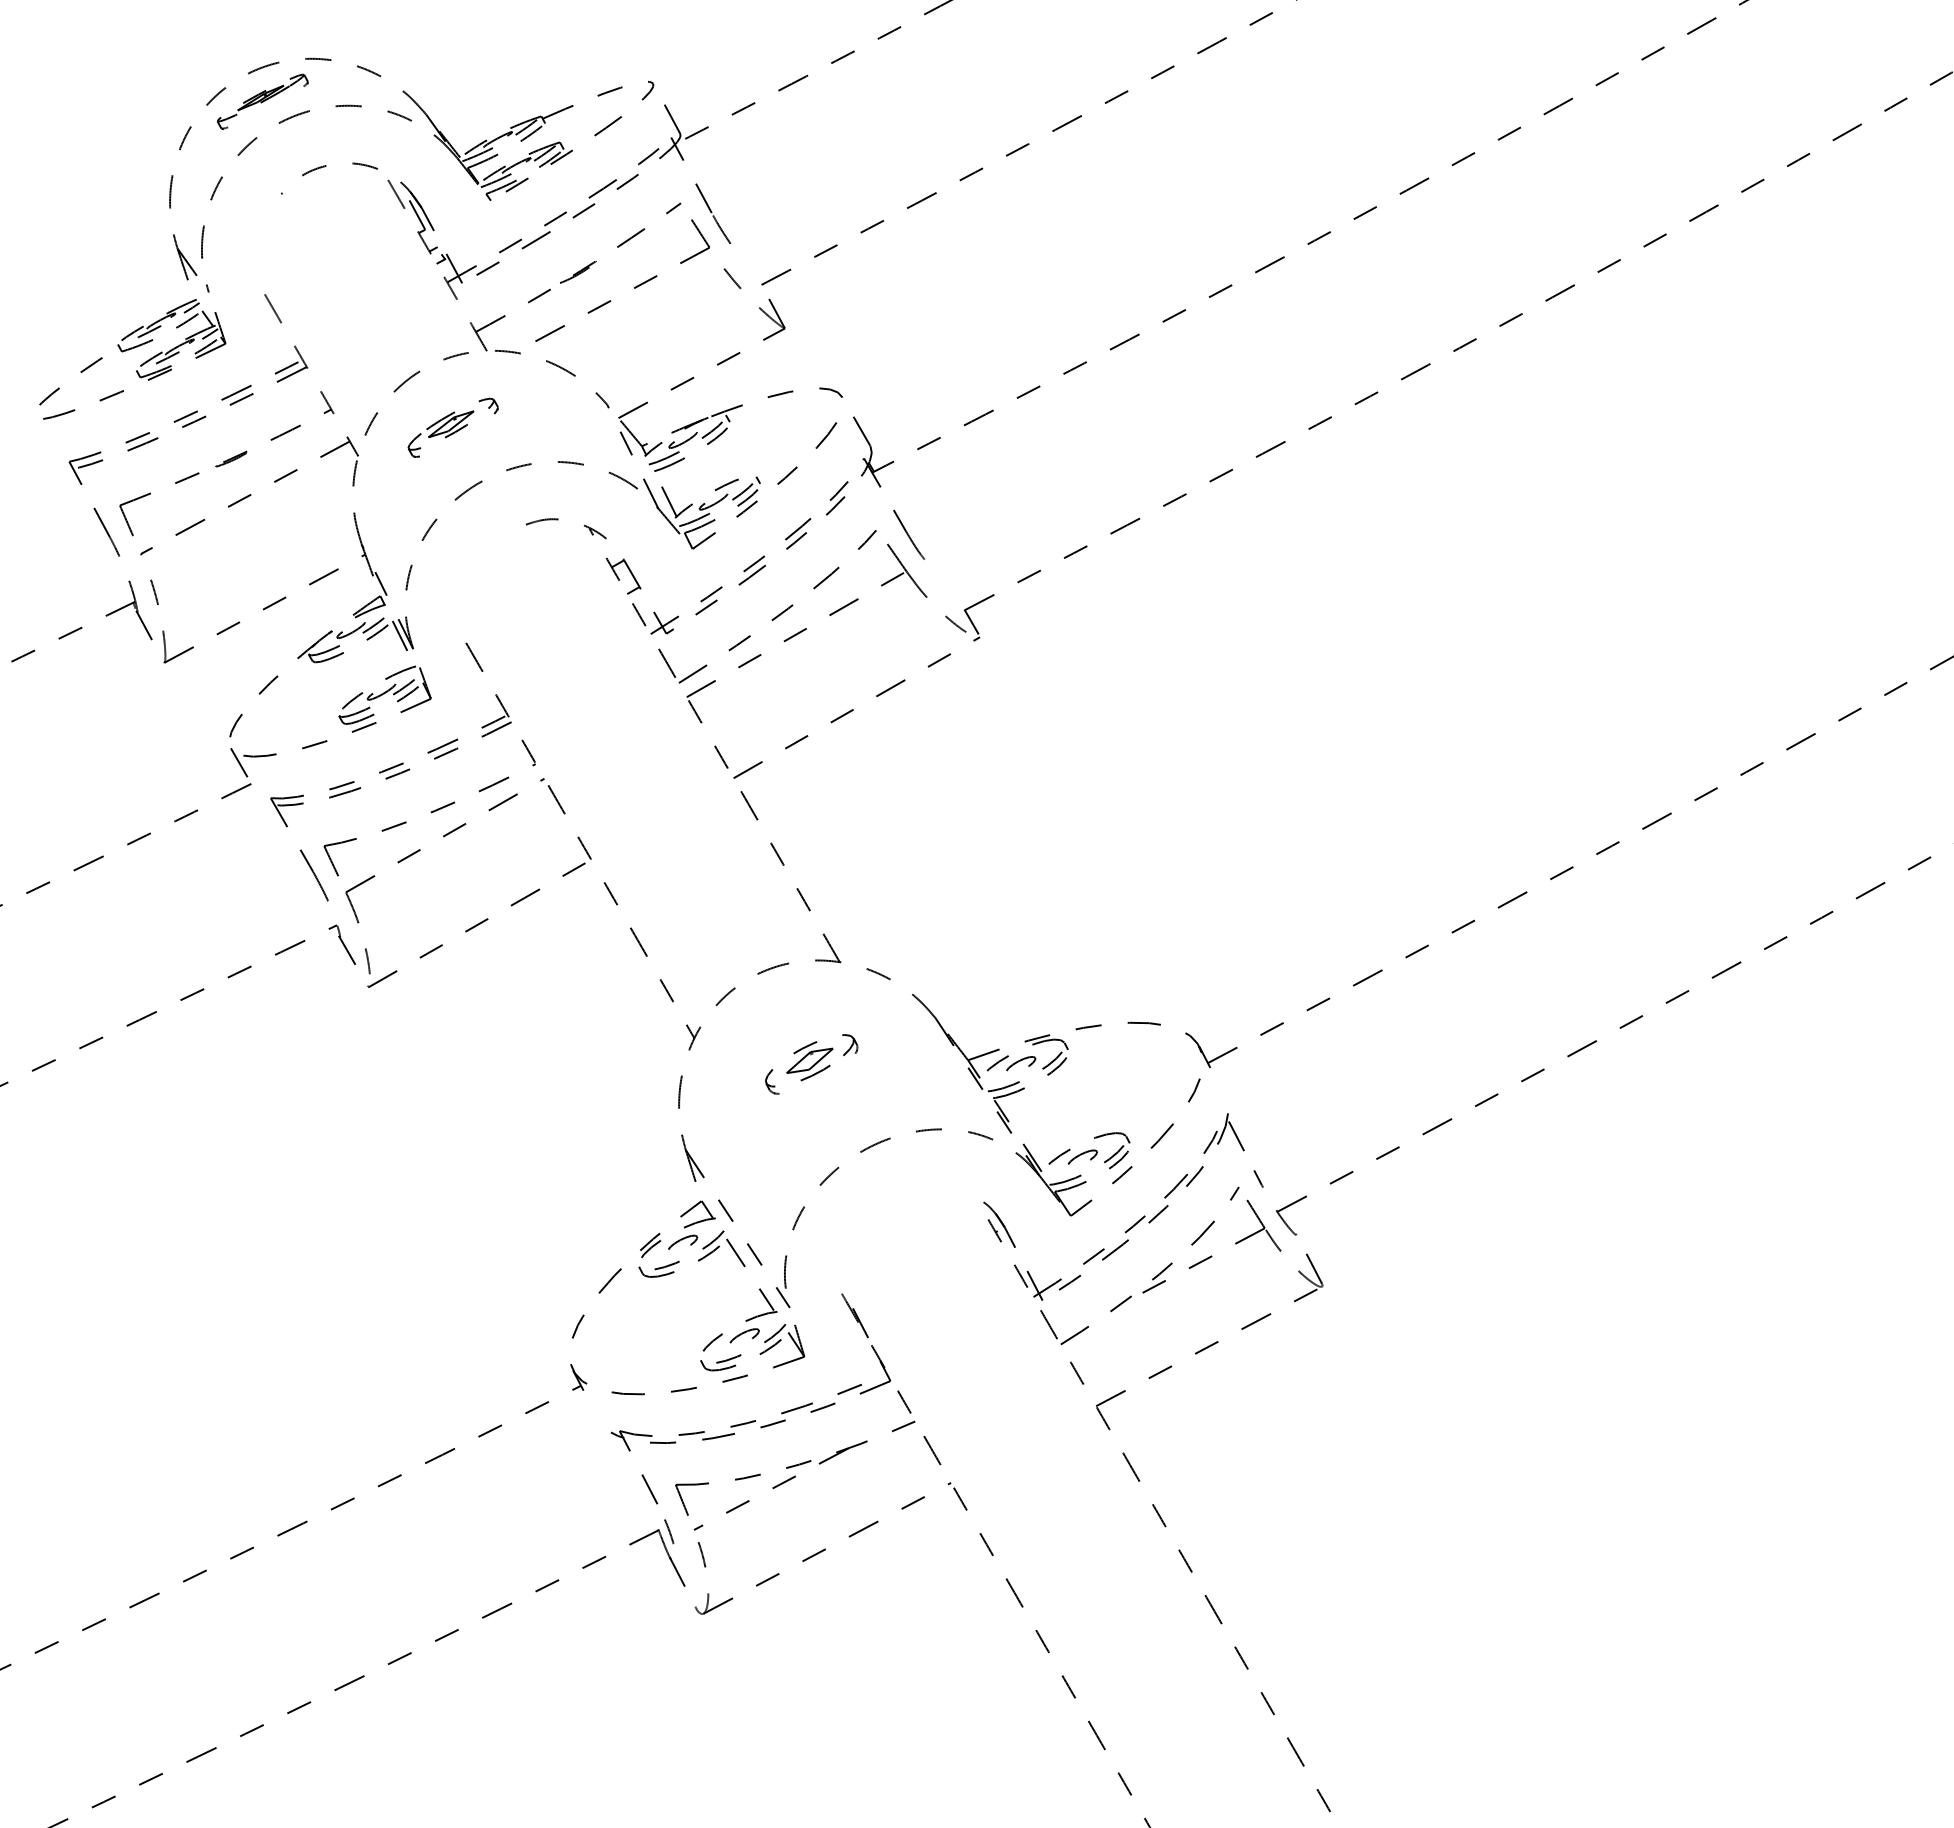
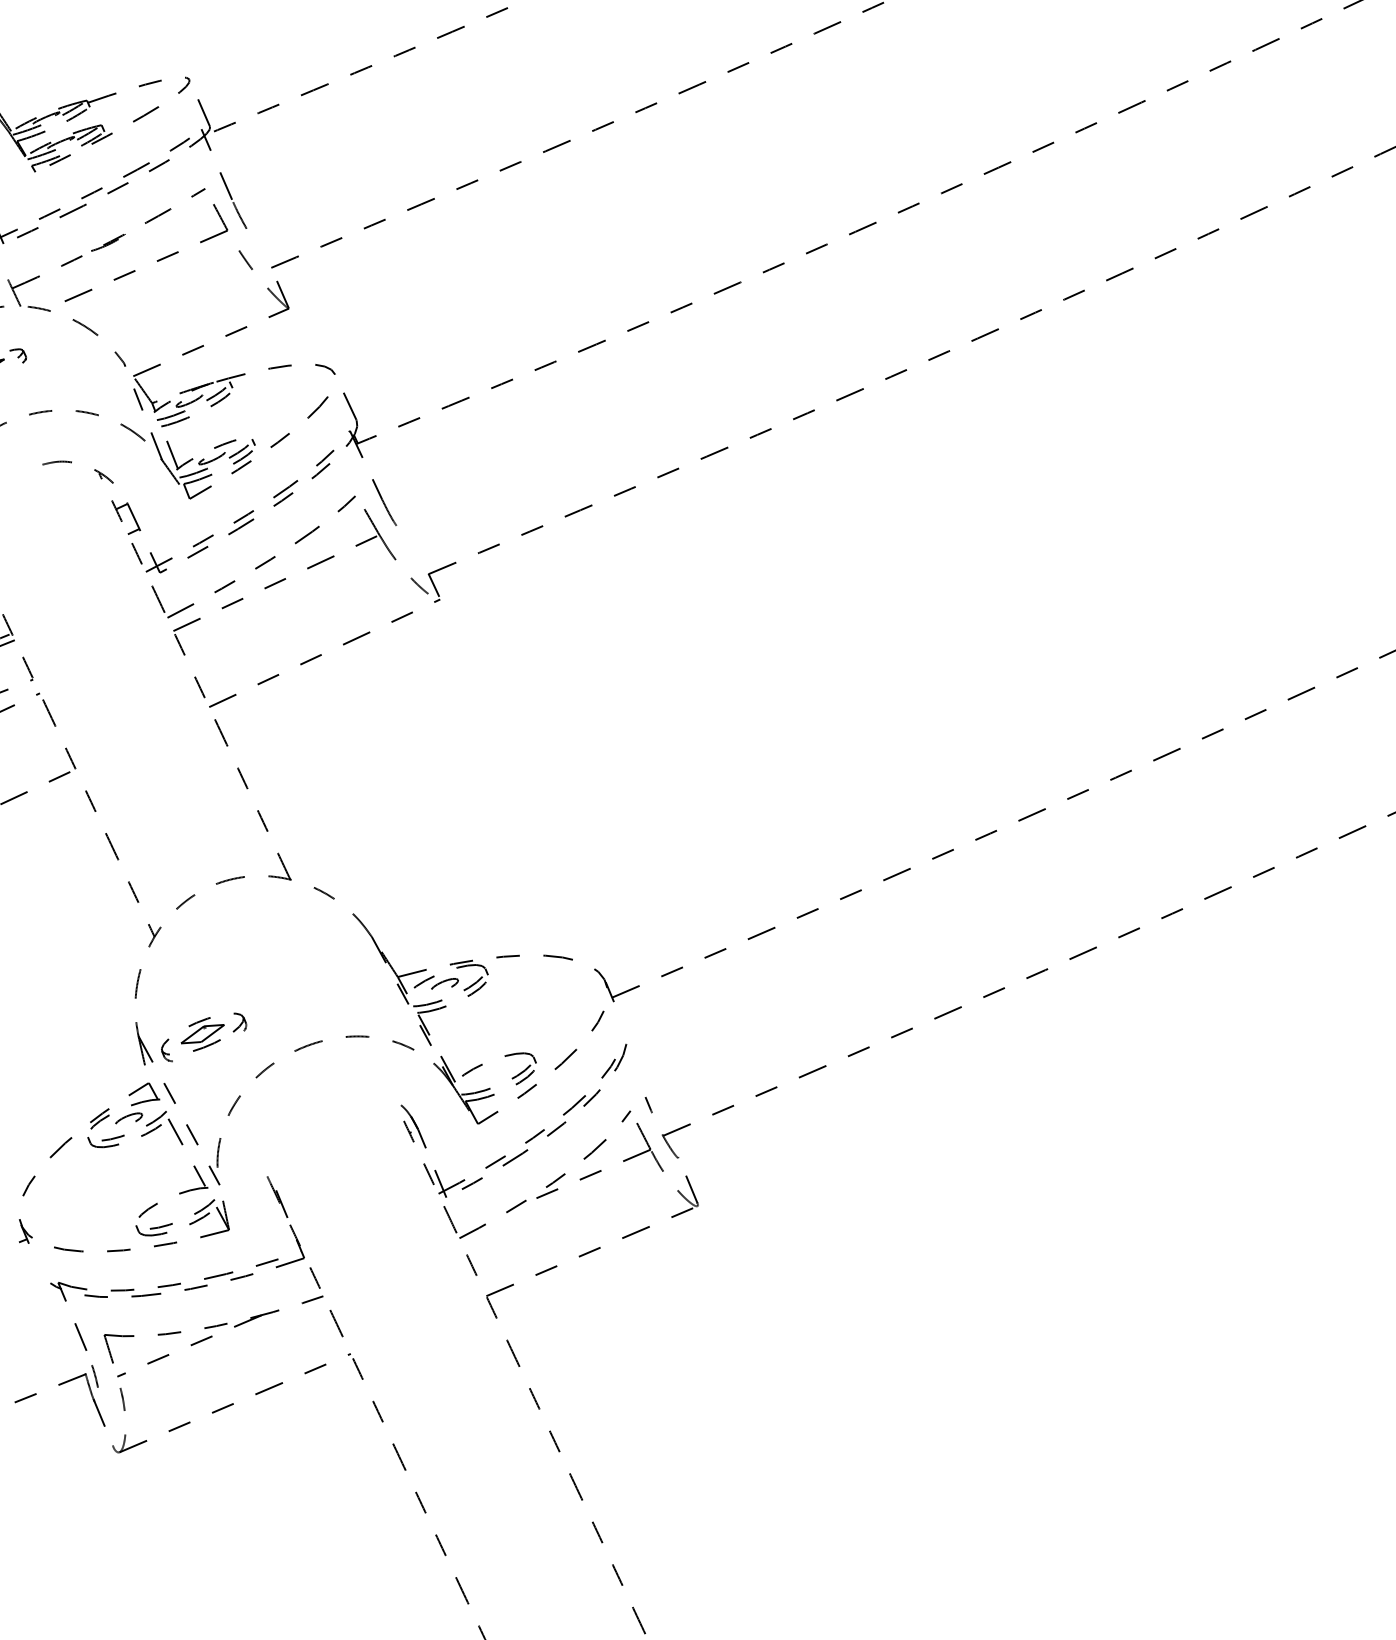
part: (811, 1064) -> (203, 1037), moved
line: (1233, 1131) -> (629, 1060), removed
part: (1082, 1156) -> (492, 1071), removed
part: (744, 1335) -> (177, 1206), removed

